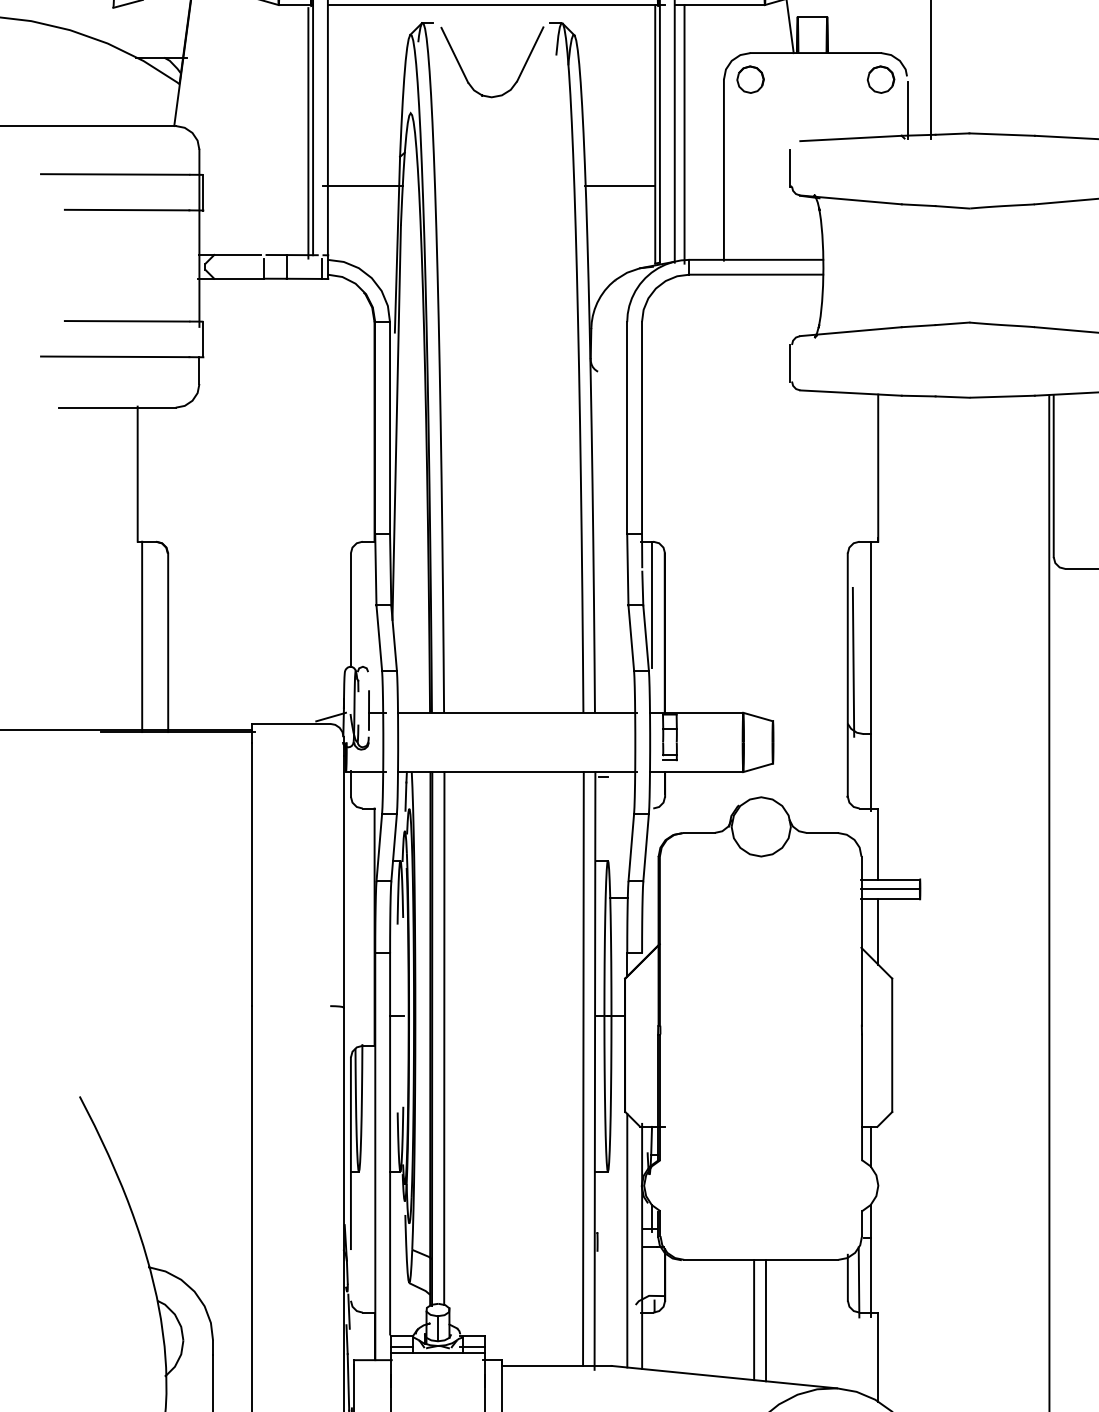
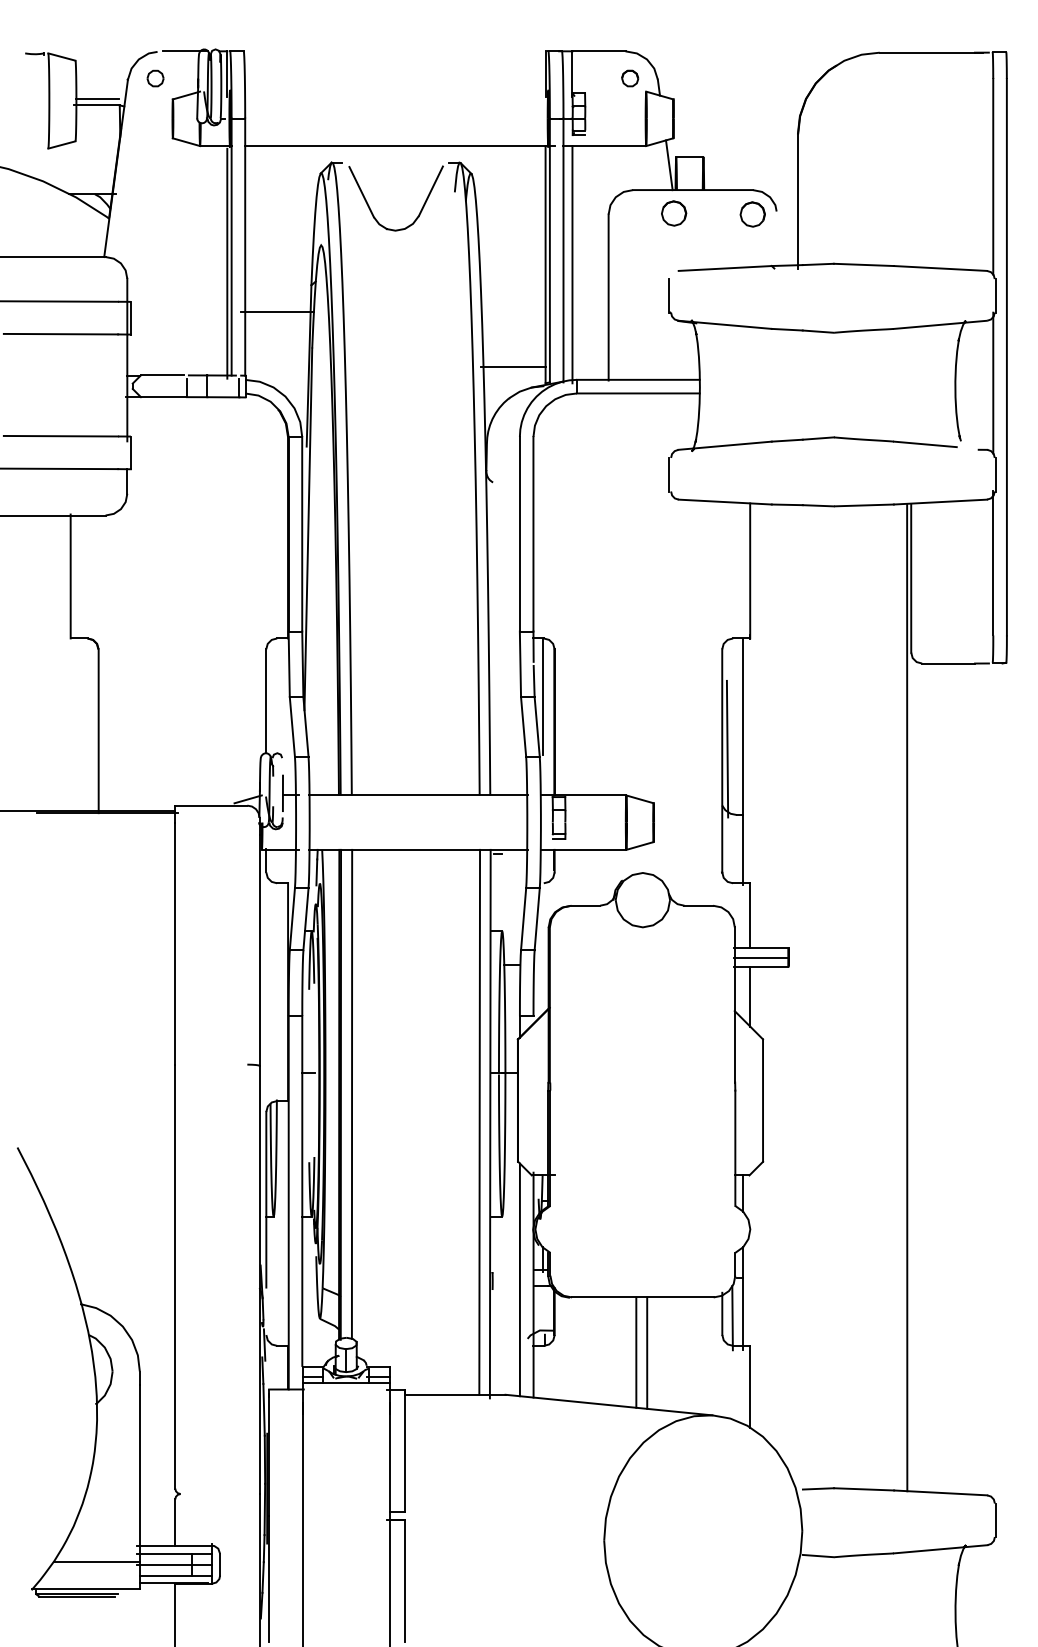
part: (751, 79) -> (674, 213), moved
line: (907, 110) -> (777, 242), removed
line: (620, 185) -> (513, 366), moved
line: (141, 636) -> (74, 725), removed

